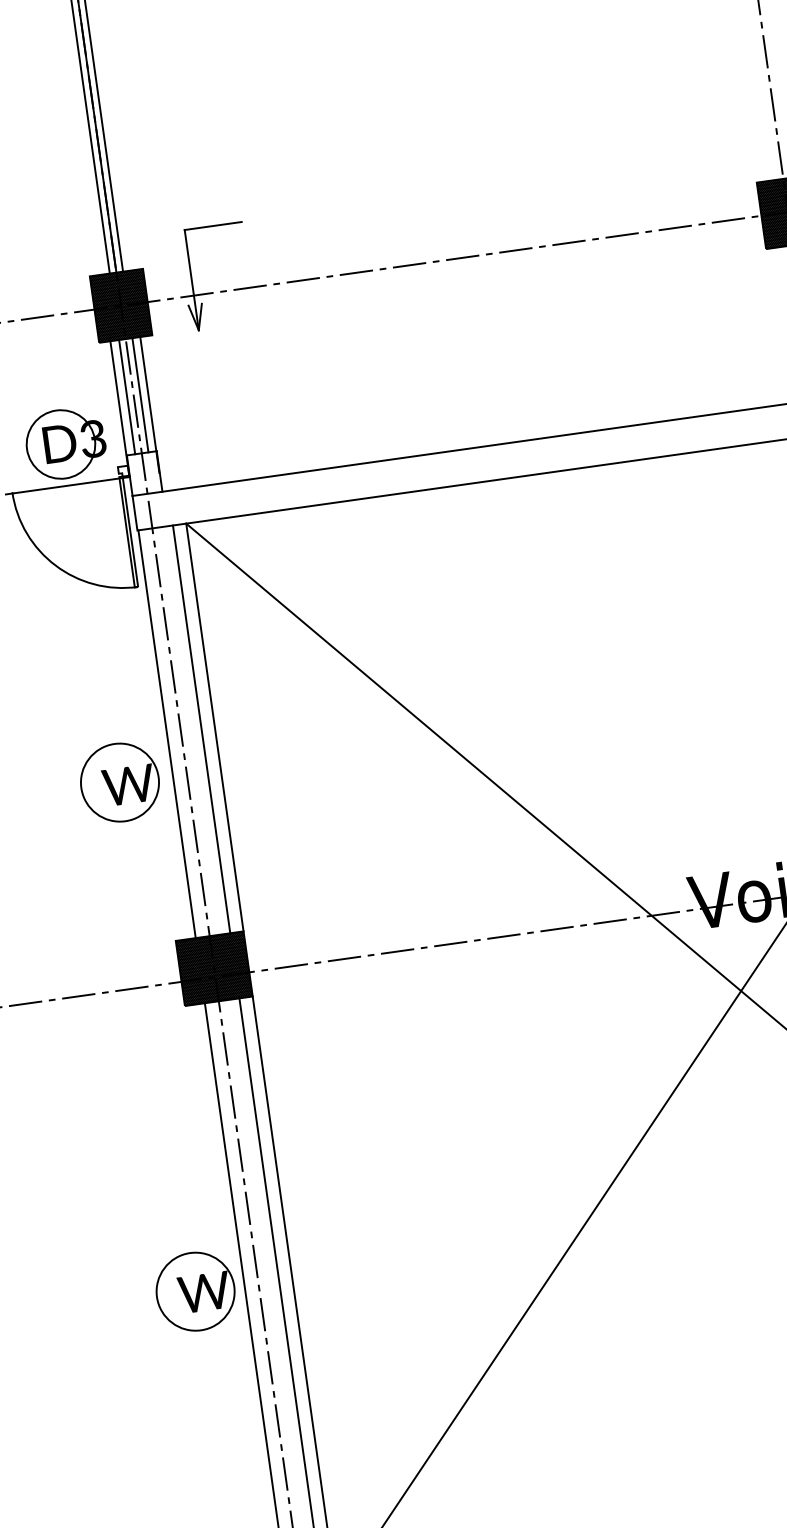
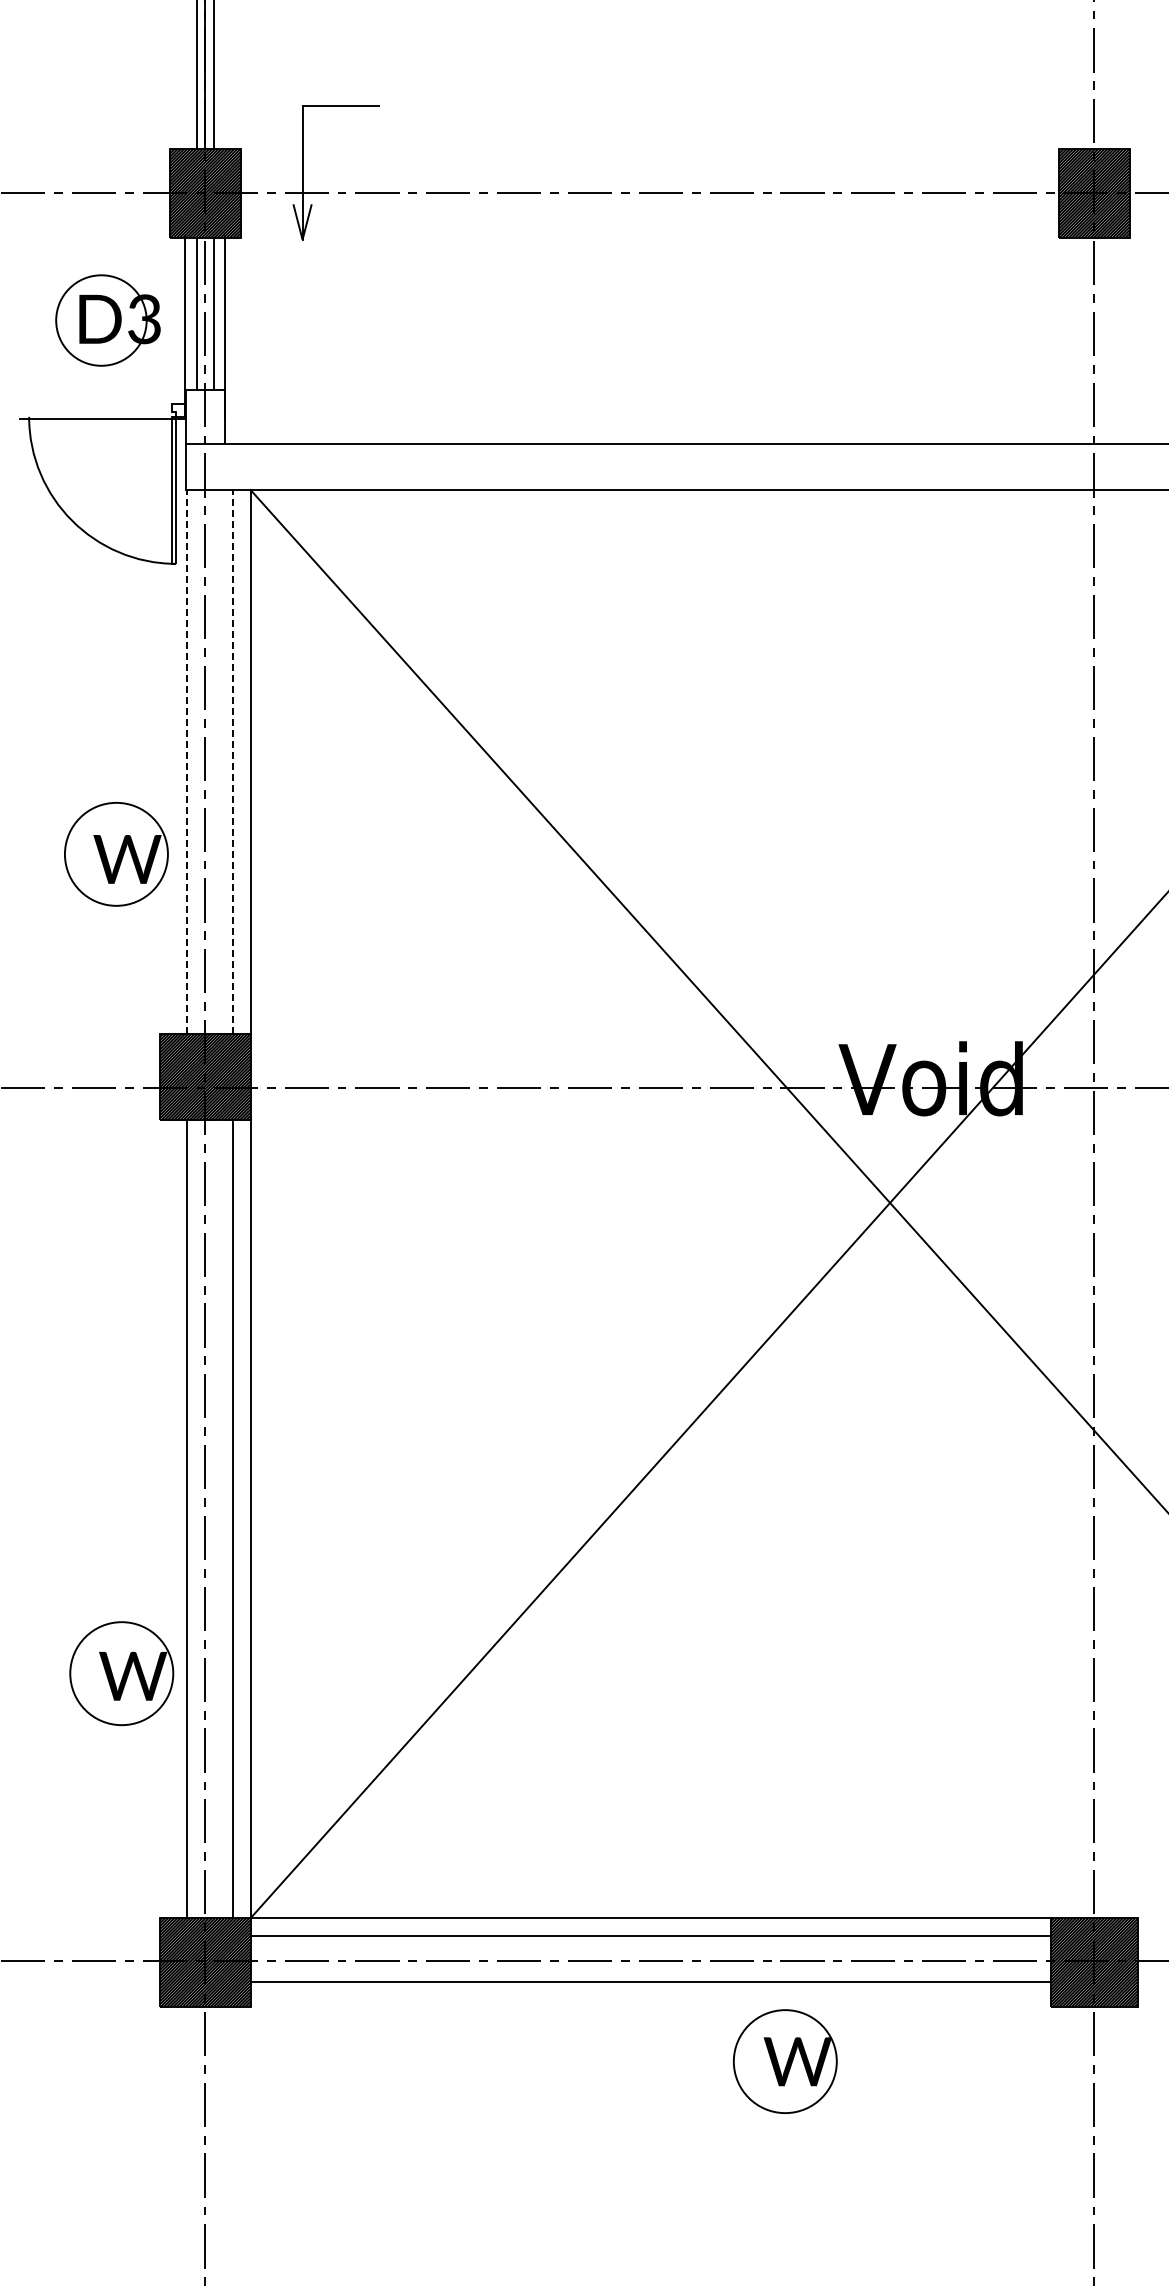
part: (65, 443) -> (107, 320), moved
line: (201, 729) -> (232, 761), solid -> dashed
line: (166, 734) -> (186, 761), solid -> dashed
part: (120, 782) -> (116, 854), moved
part: (195, 1291) -> (121, 1673), moved

